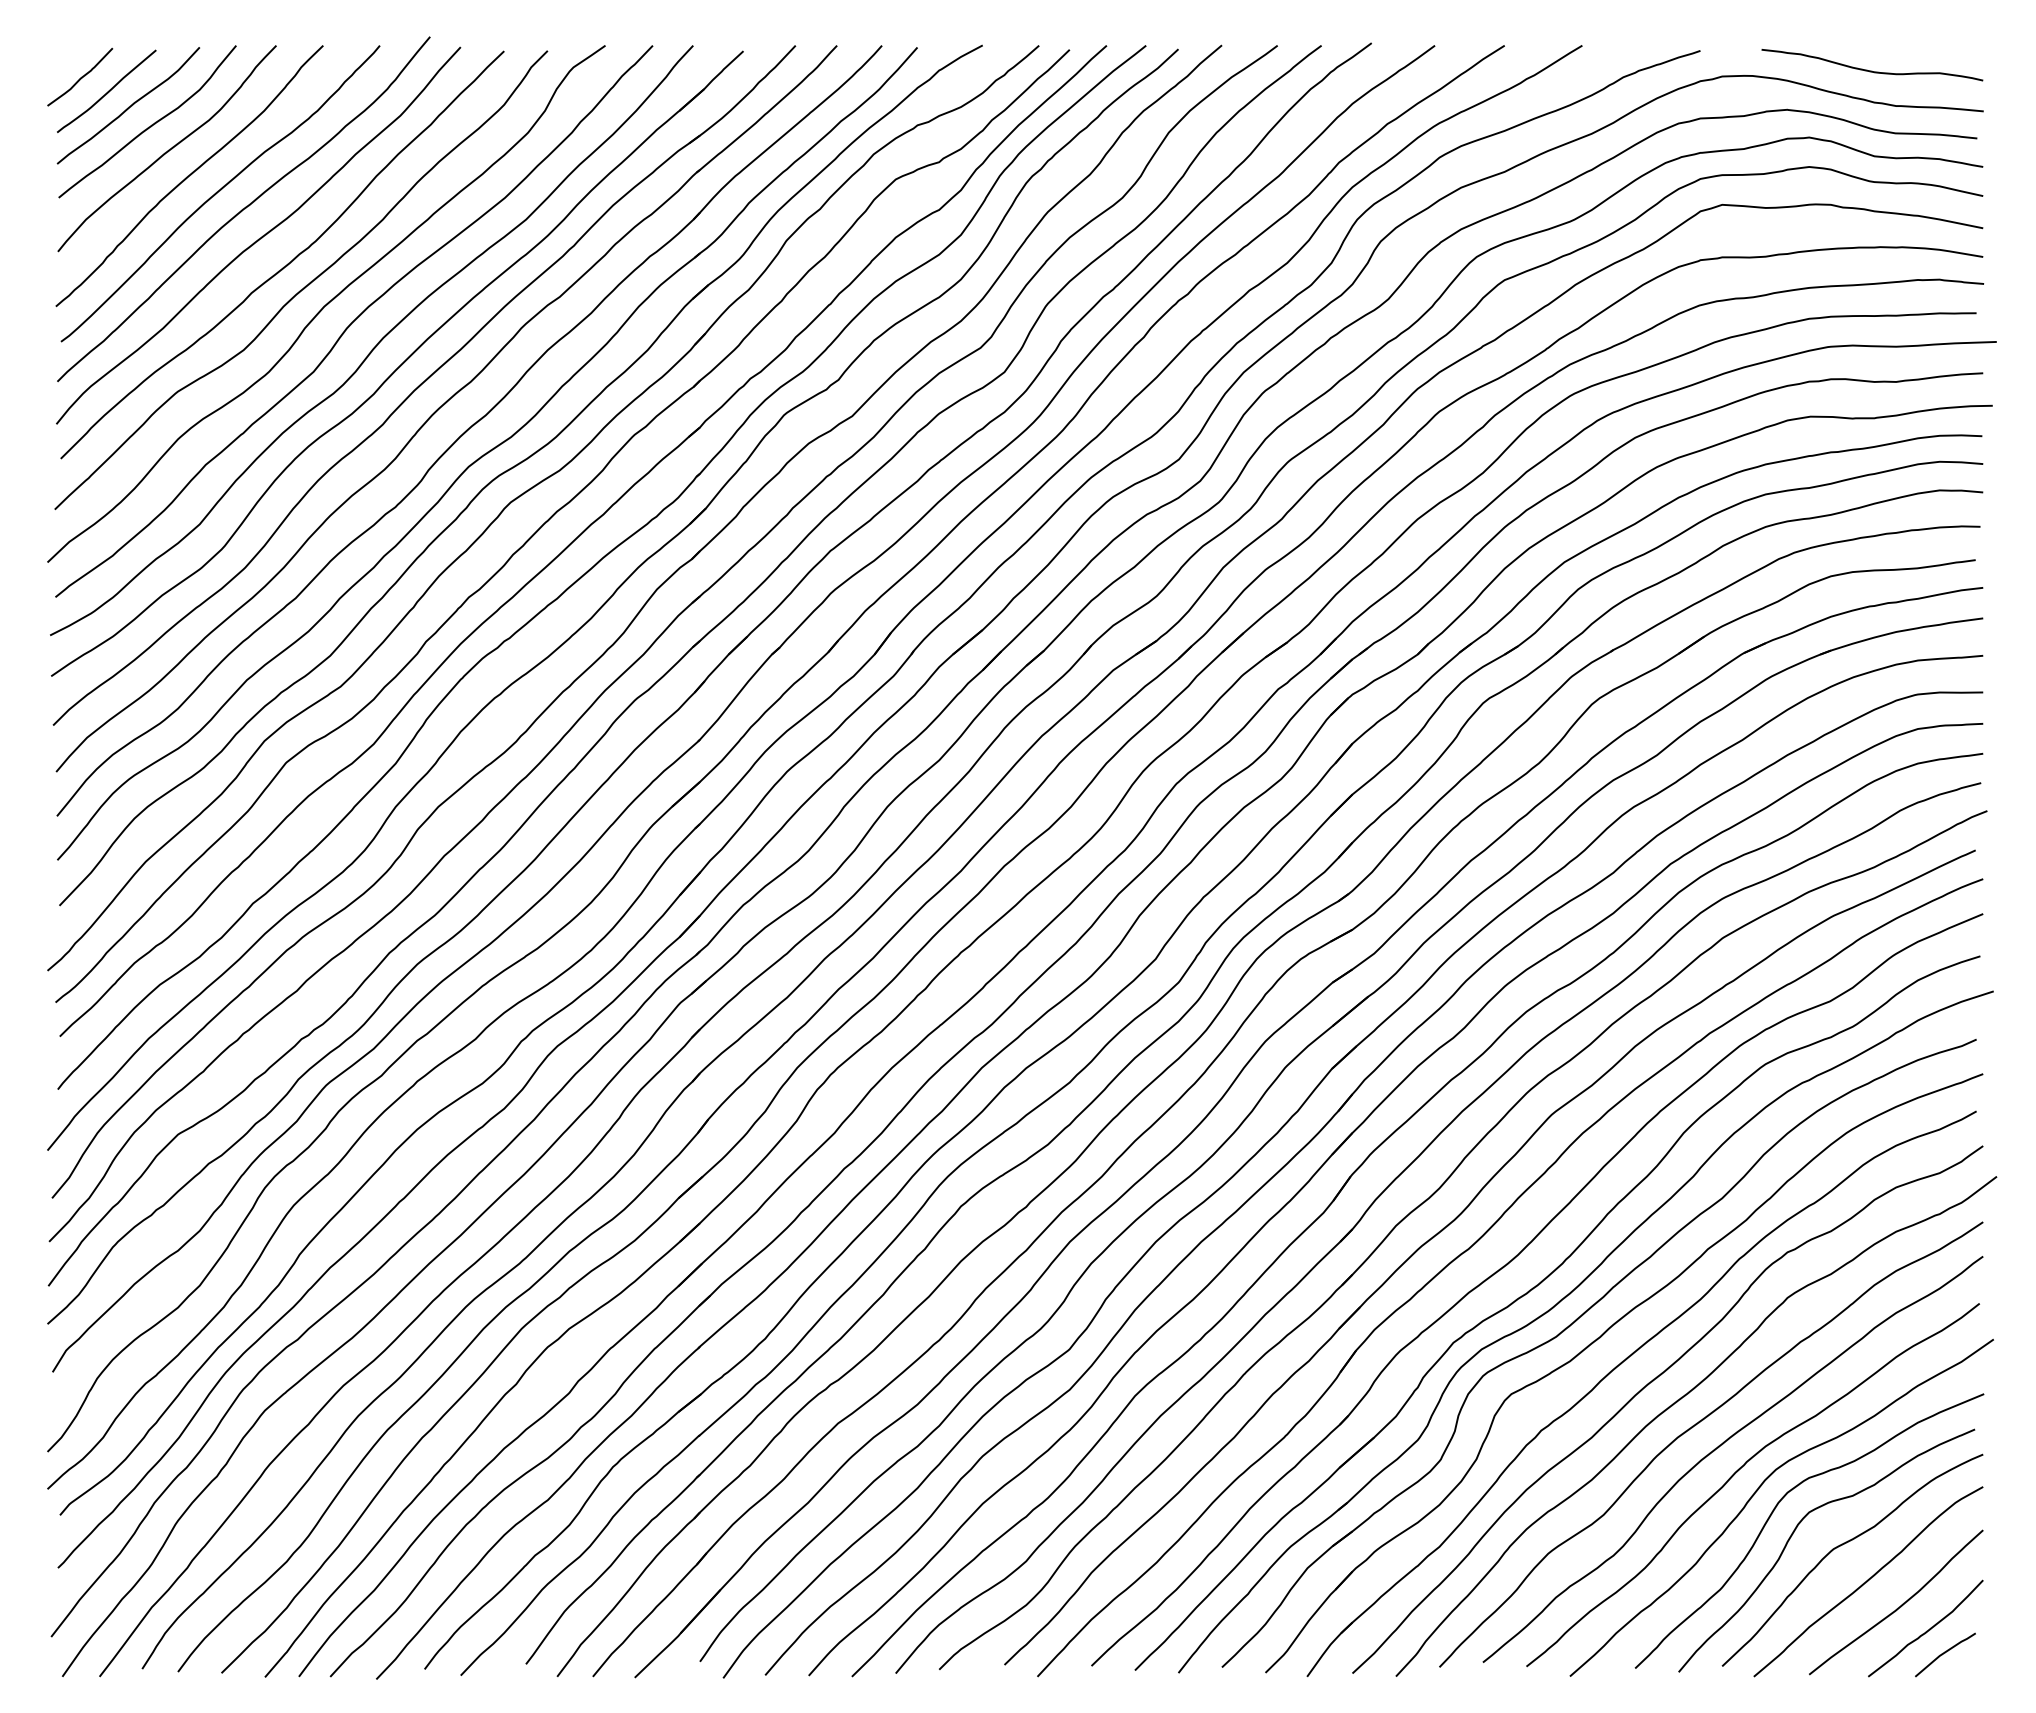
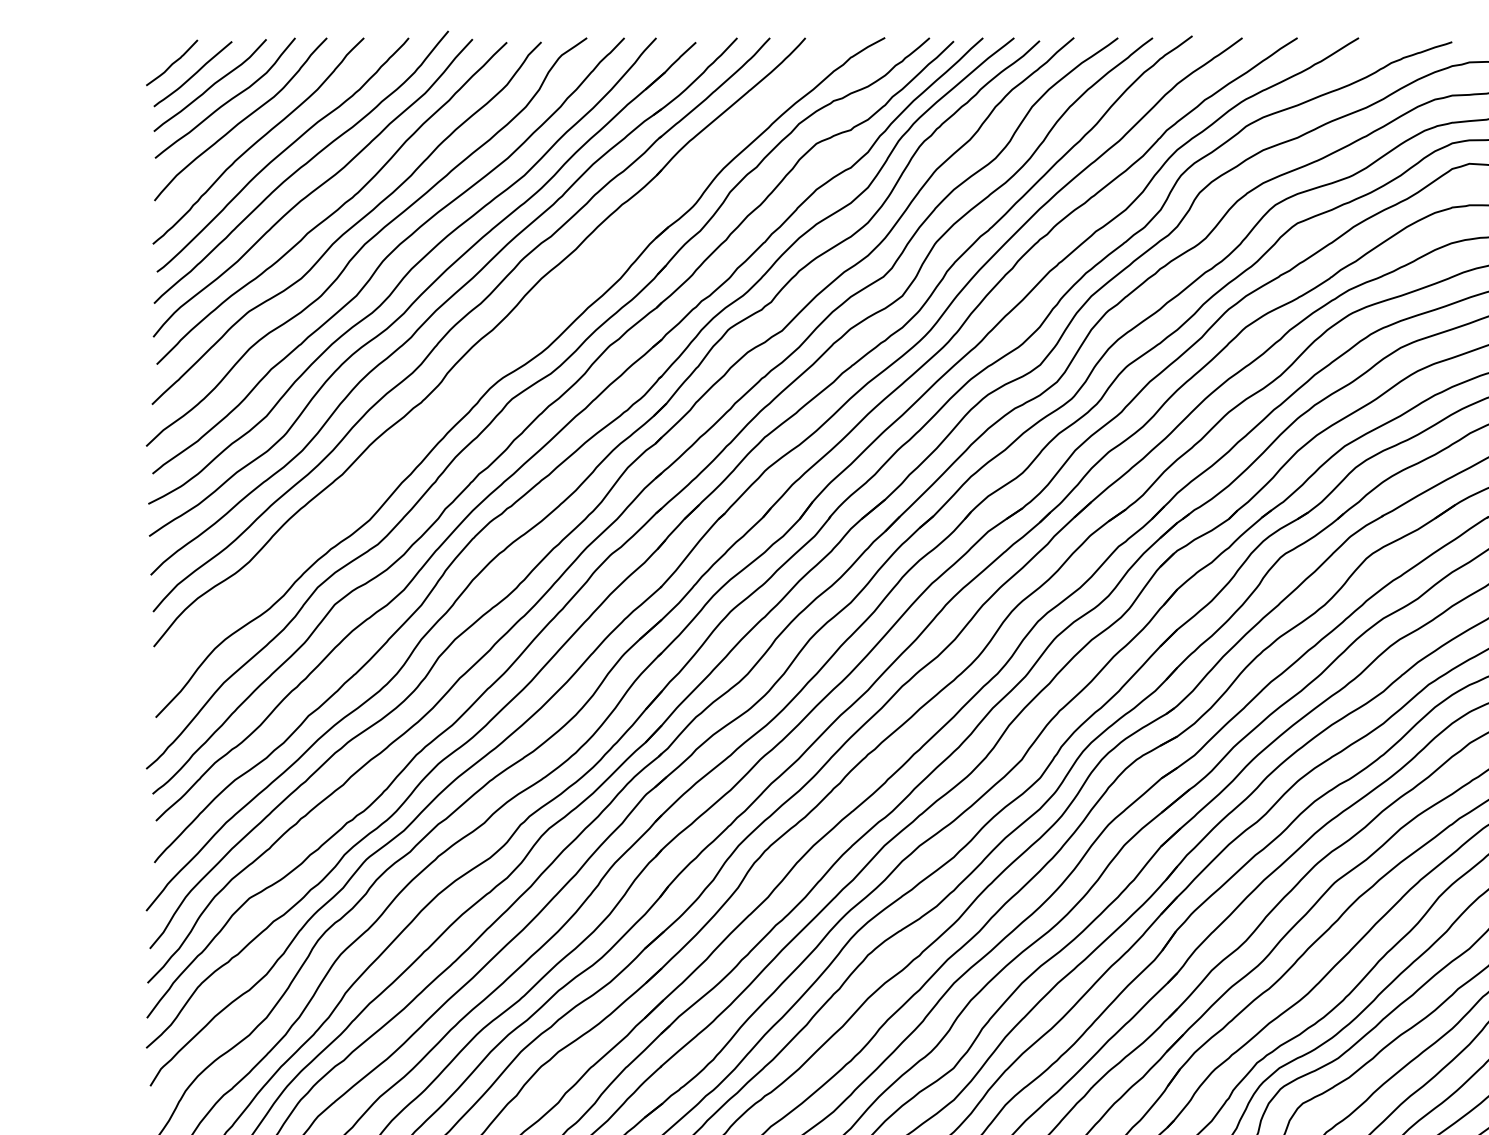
part: (487, 453) -> (493, 360), removed

